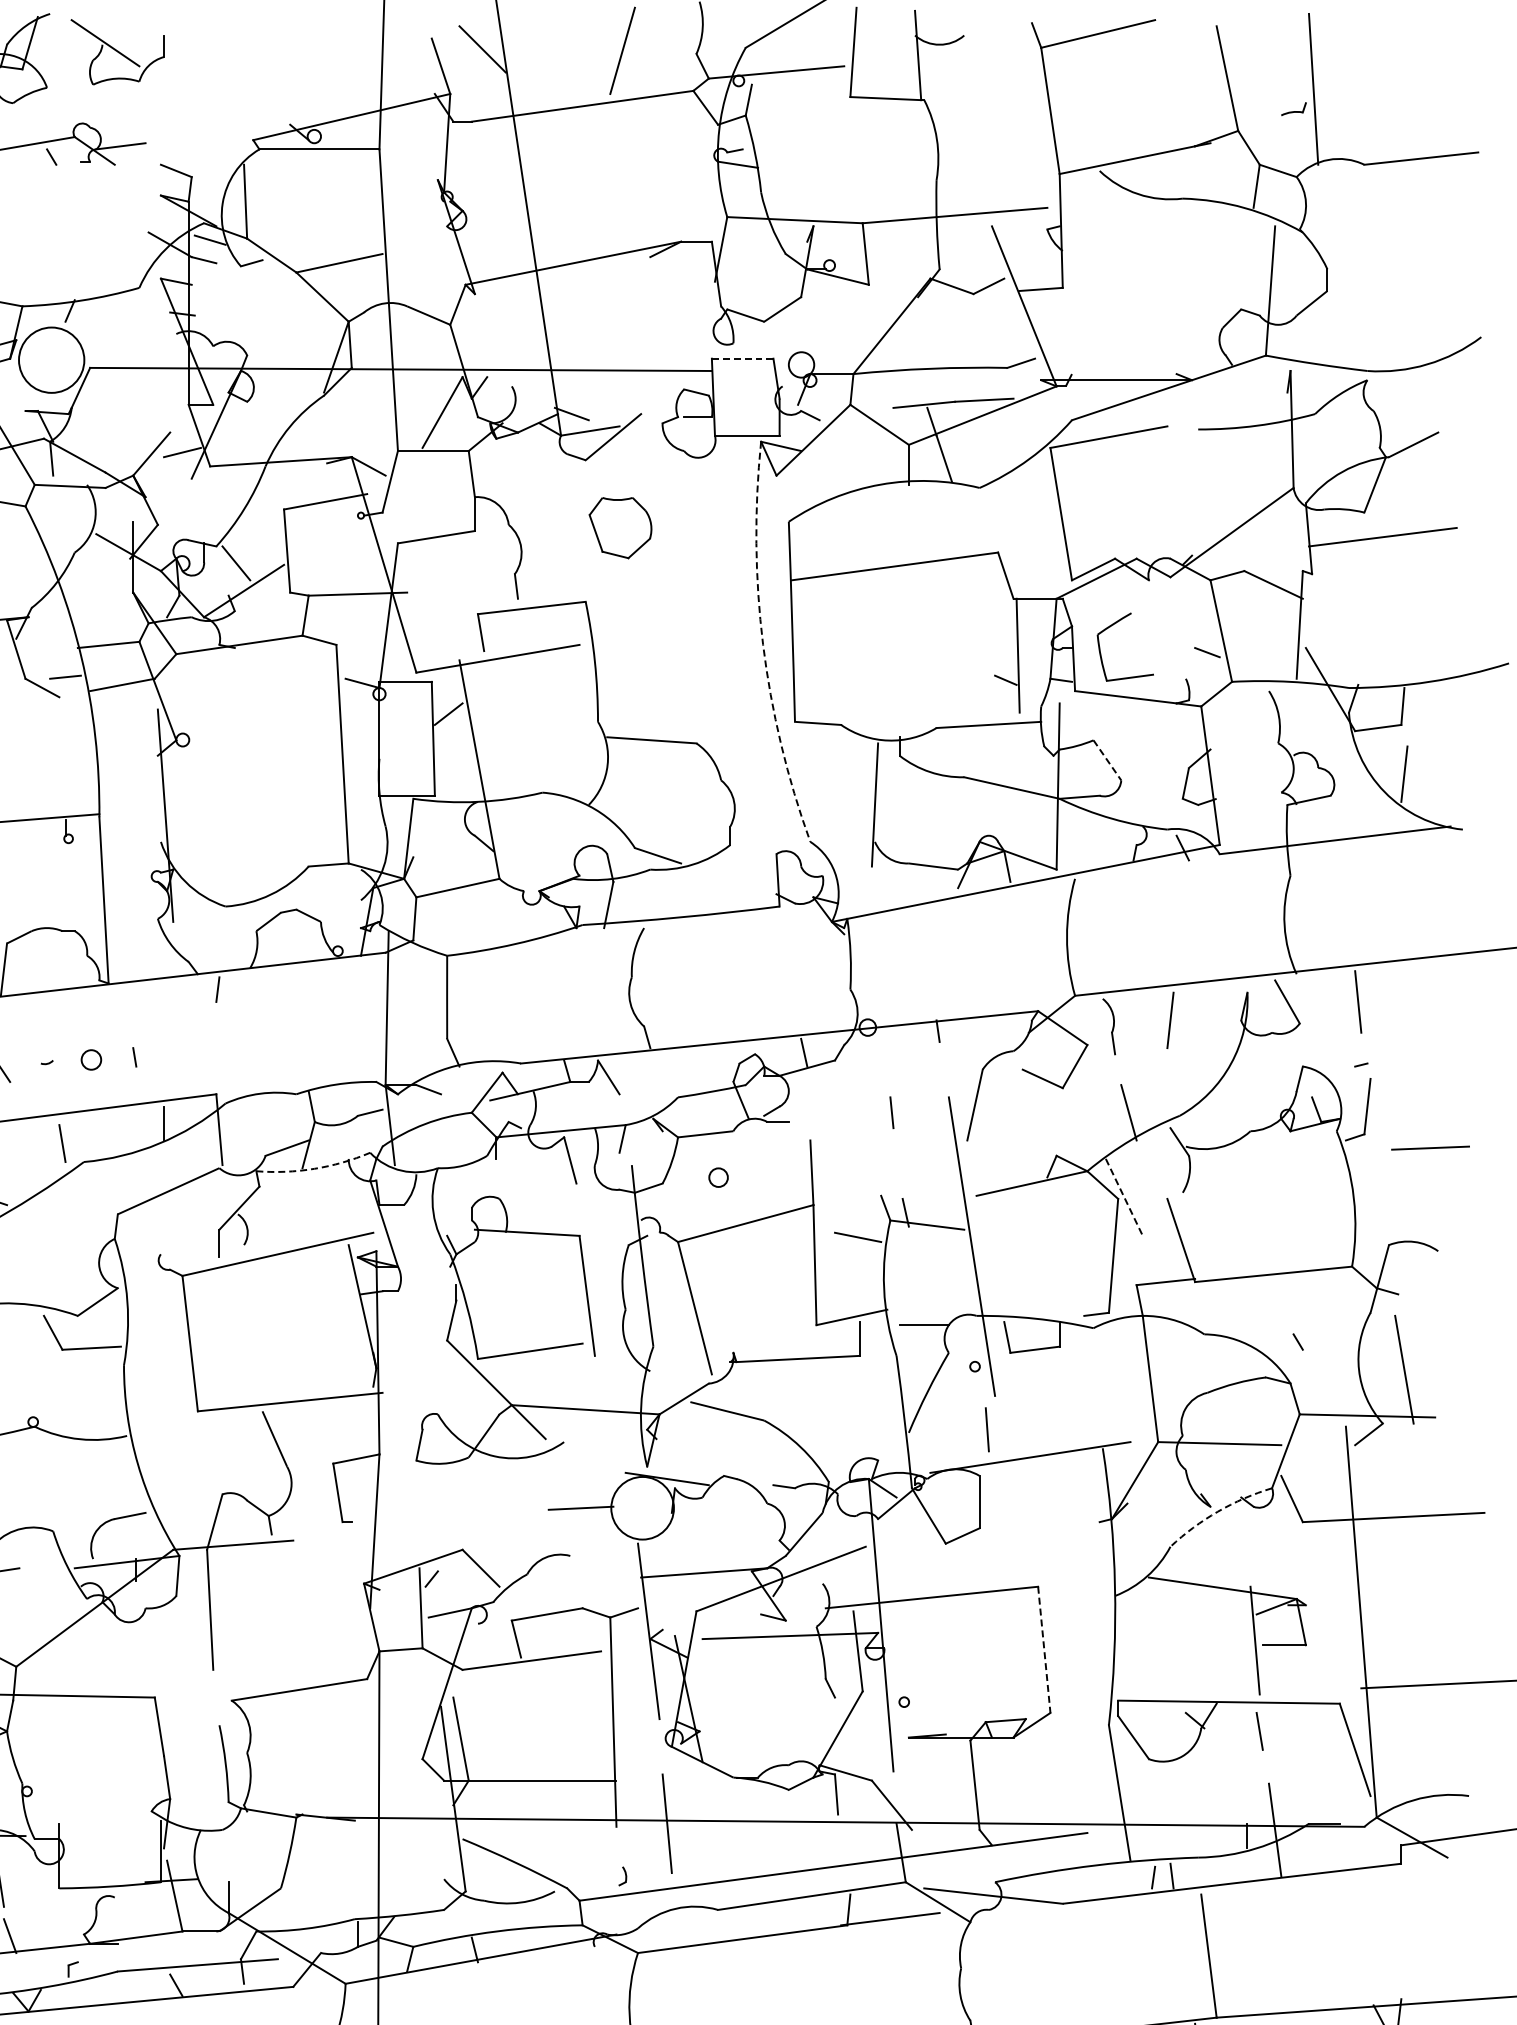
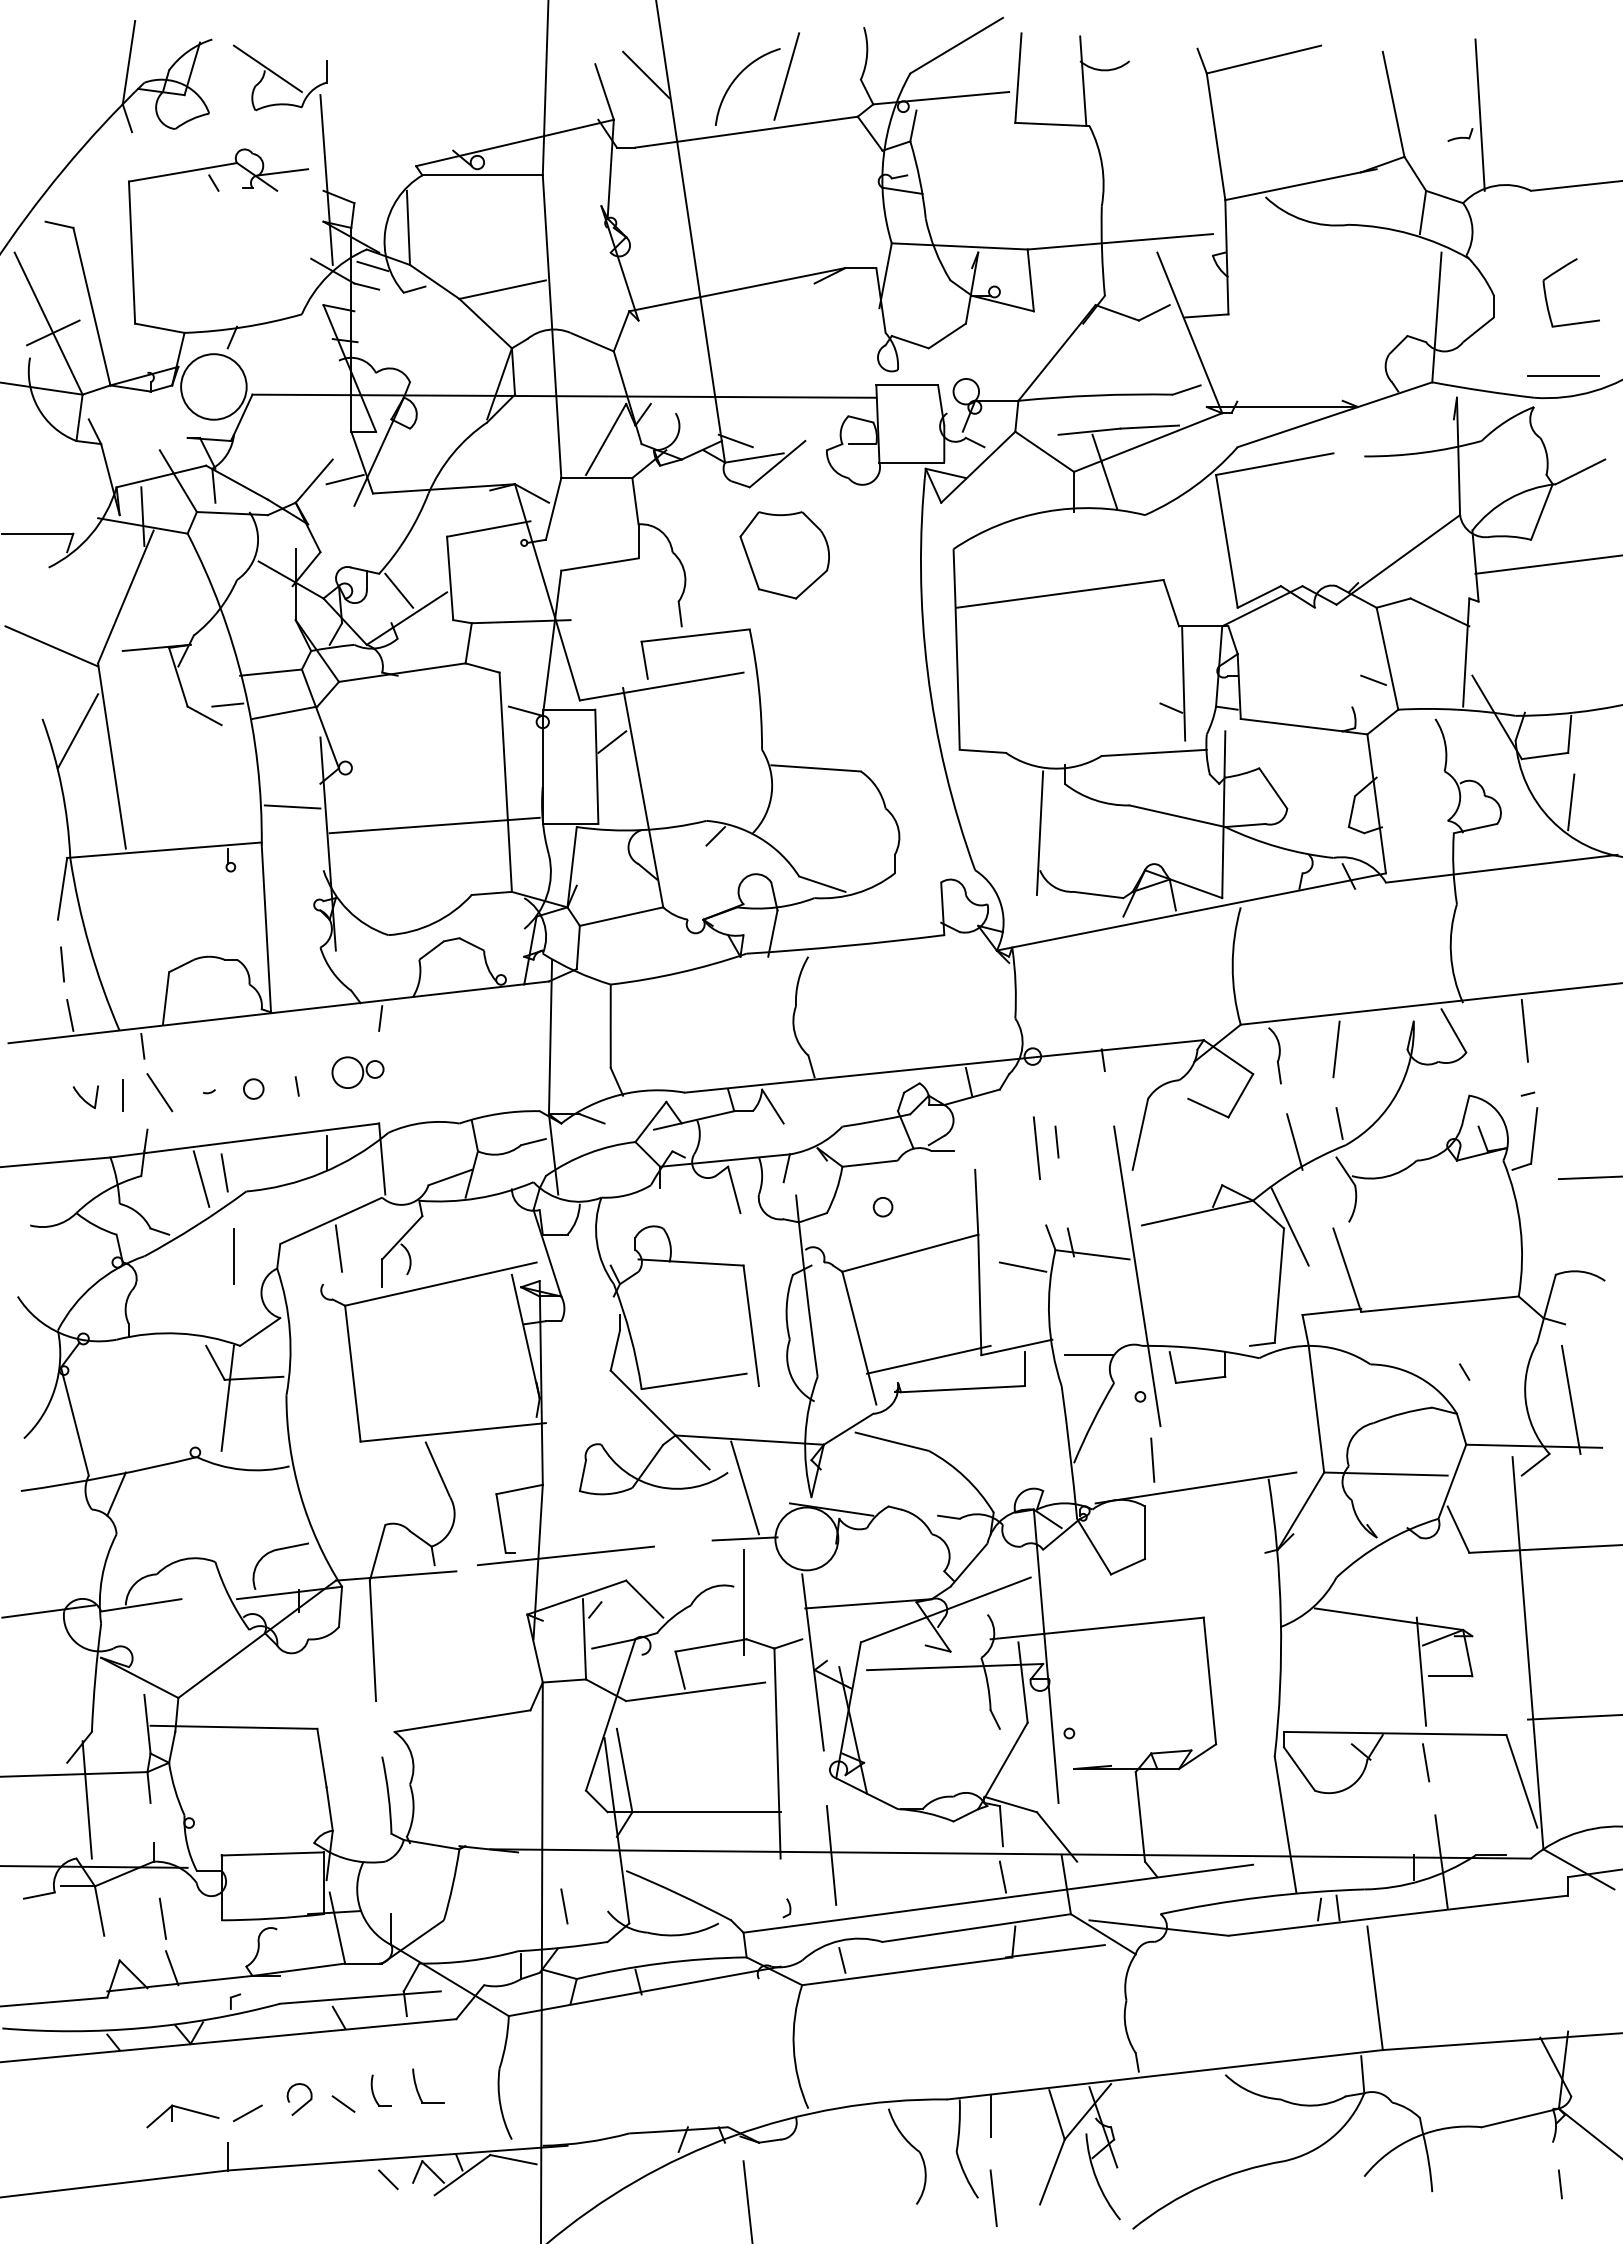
arc: (573, 52) -> (737, 78), added
line: (163, 153) -> (326, 179), added
line: (1396, 349) -> (1563, 376), added
line: (742, 358) -> (907, 385), dashed -> solid
part: (620, 528) -> (784, 555), size x1.43
part: (1111, 626) -> (1557, 272), moved
arc: (762, 644) -> (927, 672), dashed -> solid
line: (1107, 760) -> (1273, 788), dashed -> solid
line: (130, 778) -> (292, 806), added
line: (271, 797) -> (434, 825), added
line: (551, 808) -> (715, 836), added
part: (194, 1043) -> (357, 1072), added
line: (1173, 1094) -> (1339, 1123), added
line: (871, 1118) -> (1036, 1147), added
line: (39, 1149) -> (201, 1178), added
arc: (314, 1169) -> (477, 1198), dashed -> solid
line: (1124, 1197) -> (1290, 1227), dashed -> solid
line: (175, 1218) -> (338, 1248), added
line: (71, 1226) -> (233, 1256), added
line: (763, 1329) -> (928, 1359), added
line: (65, 1367) -> (227, 1397), added
line: (580, 1457) -> (744, 1487), added
arc: (1218, 1511) -> (1384, 1542), dashed -> solid
line: (402, 1524) -> (565, 1555), added
line: (579, 1570) -> (743, 1601), added
line: (1043, 1649) -> (1209, 1680), dashed -> solid
line: (110, 1821) -> (272, 1853), added
line: (837, 1844) -> (1002, 1876), added
line: (401, 1874) -> (564, 1906), added
line: (678, 1928) -> (842, 1960), added

